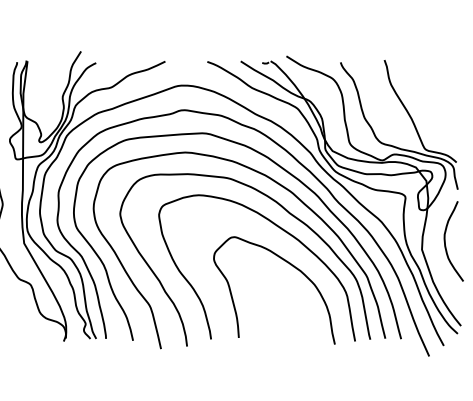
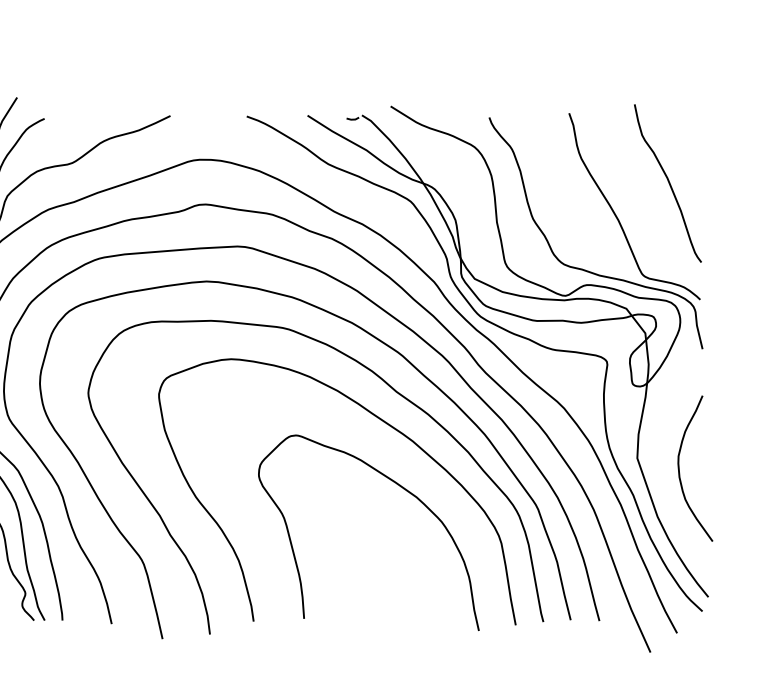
curve: (438, 98) -> (667, 183), added
curve: (445, 241) -> (680, 468), moved

